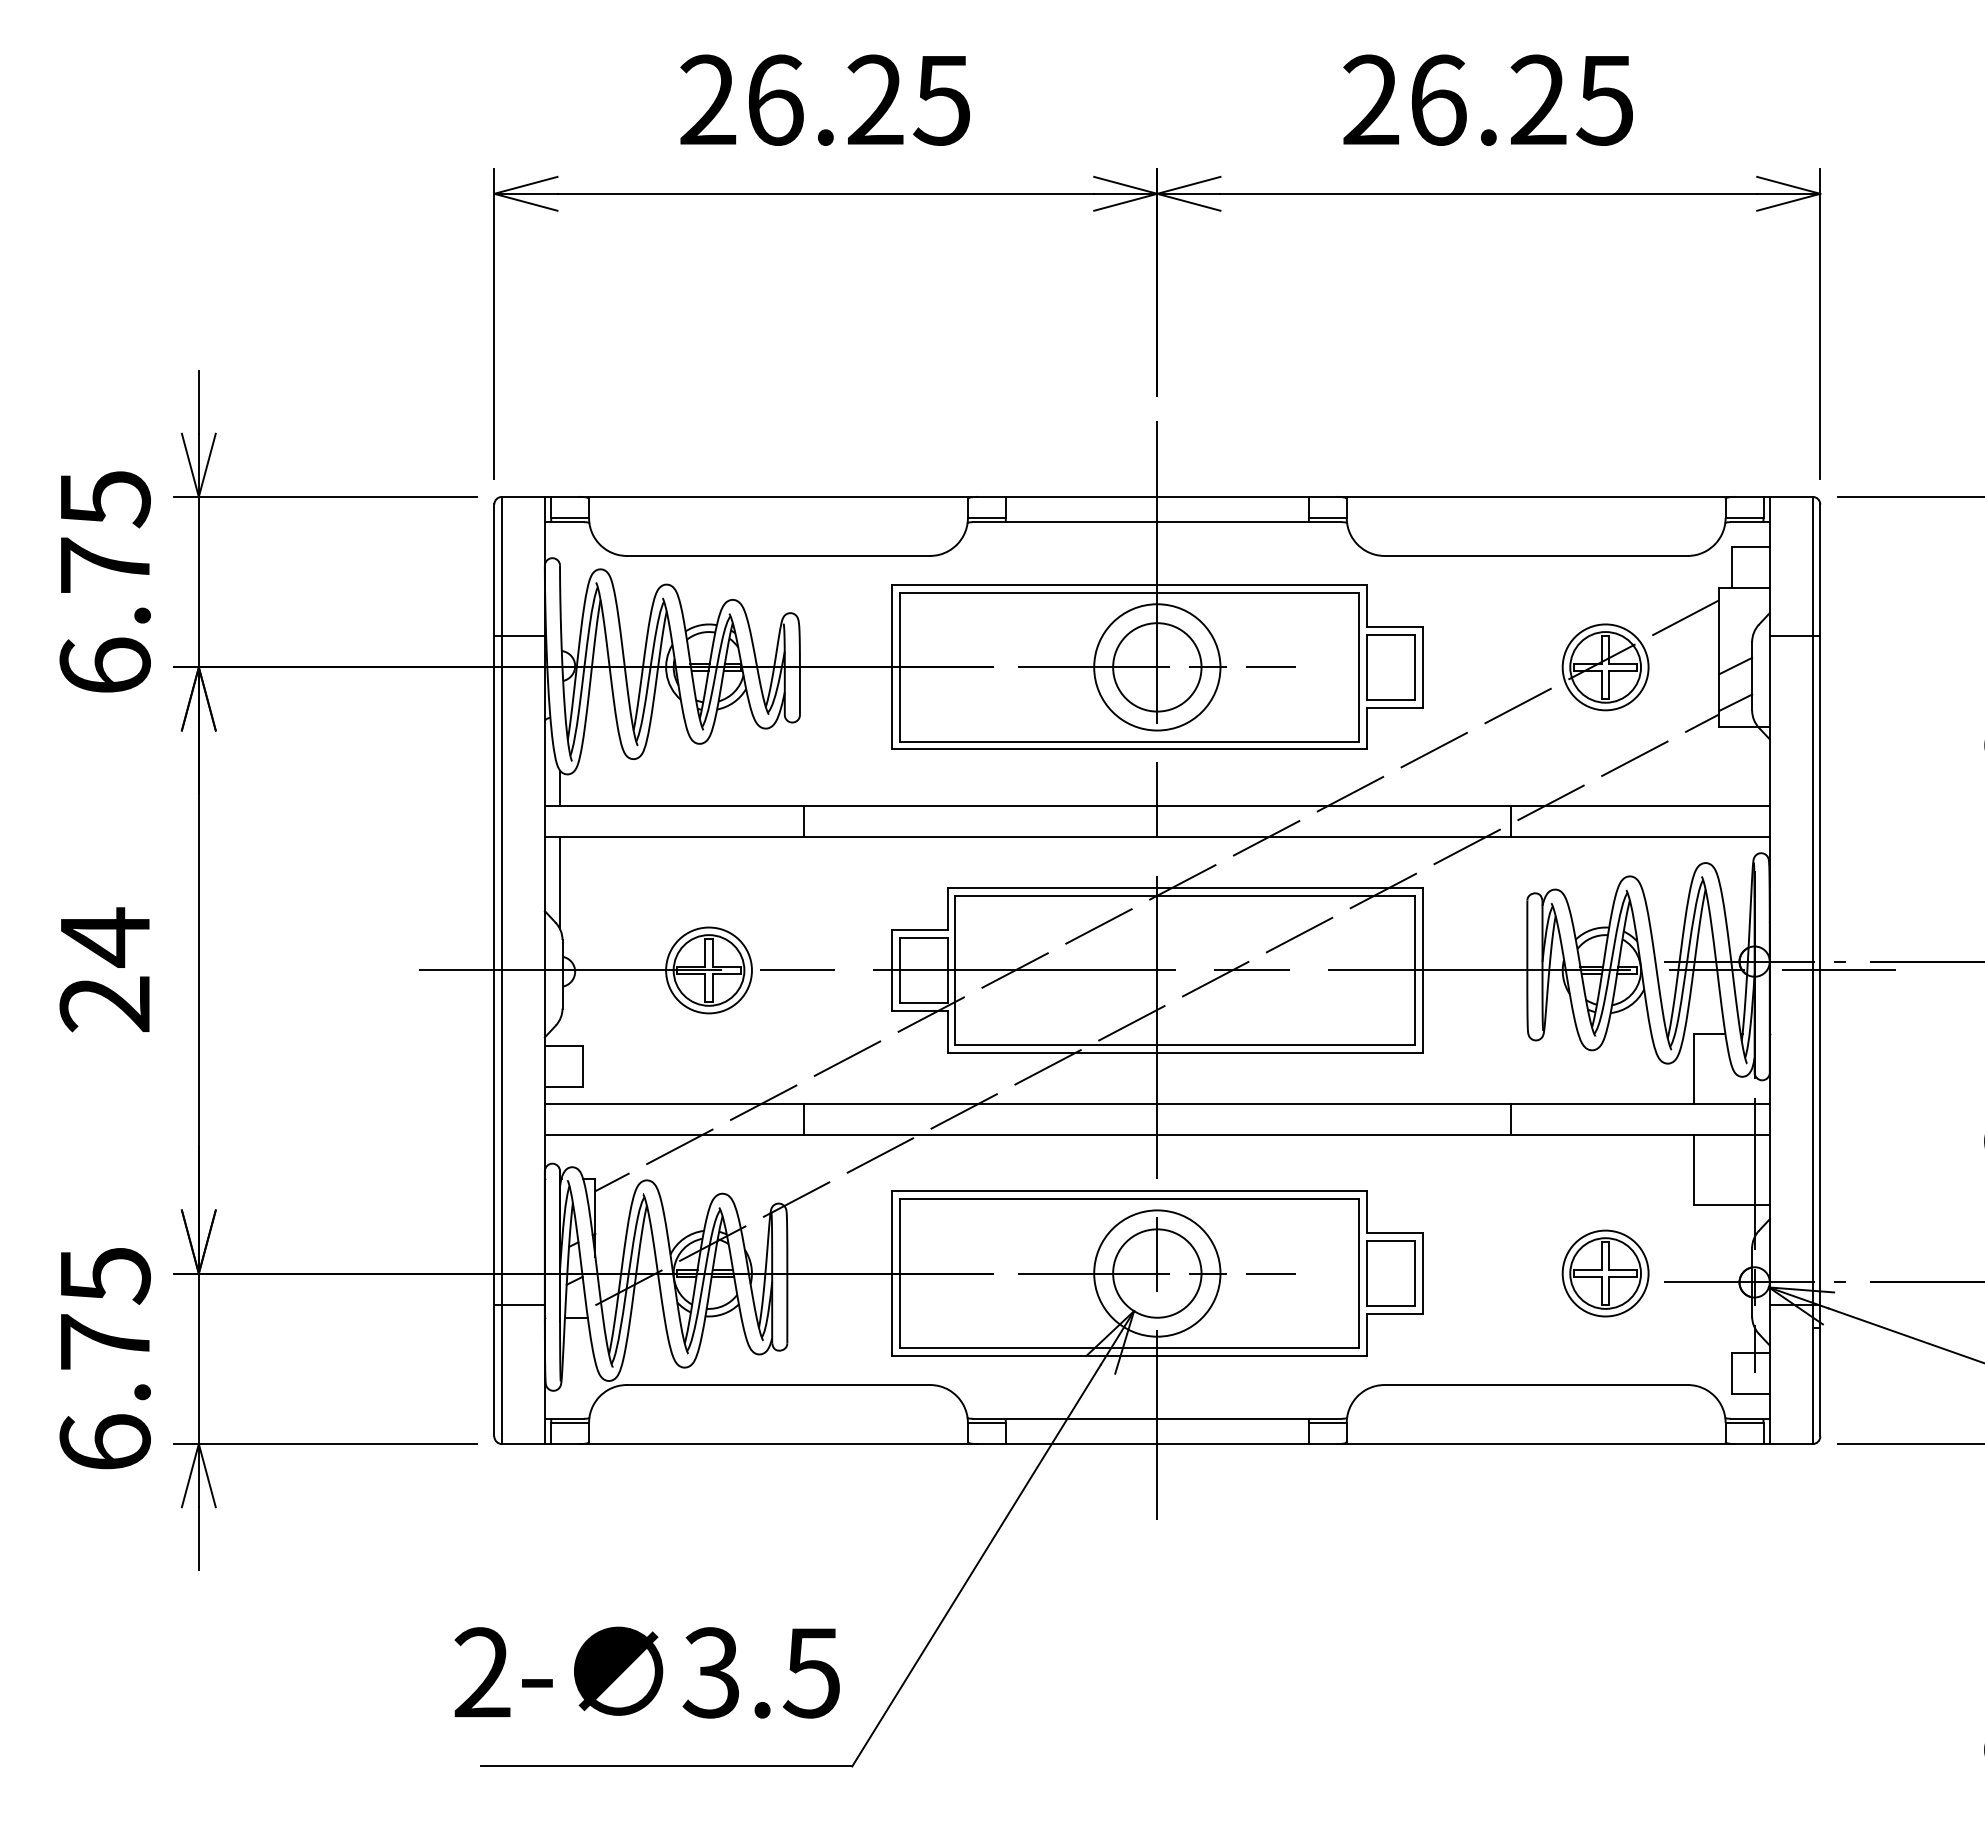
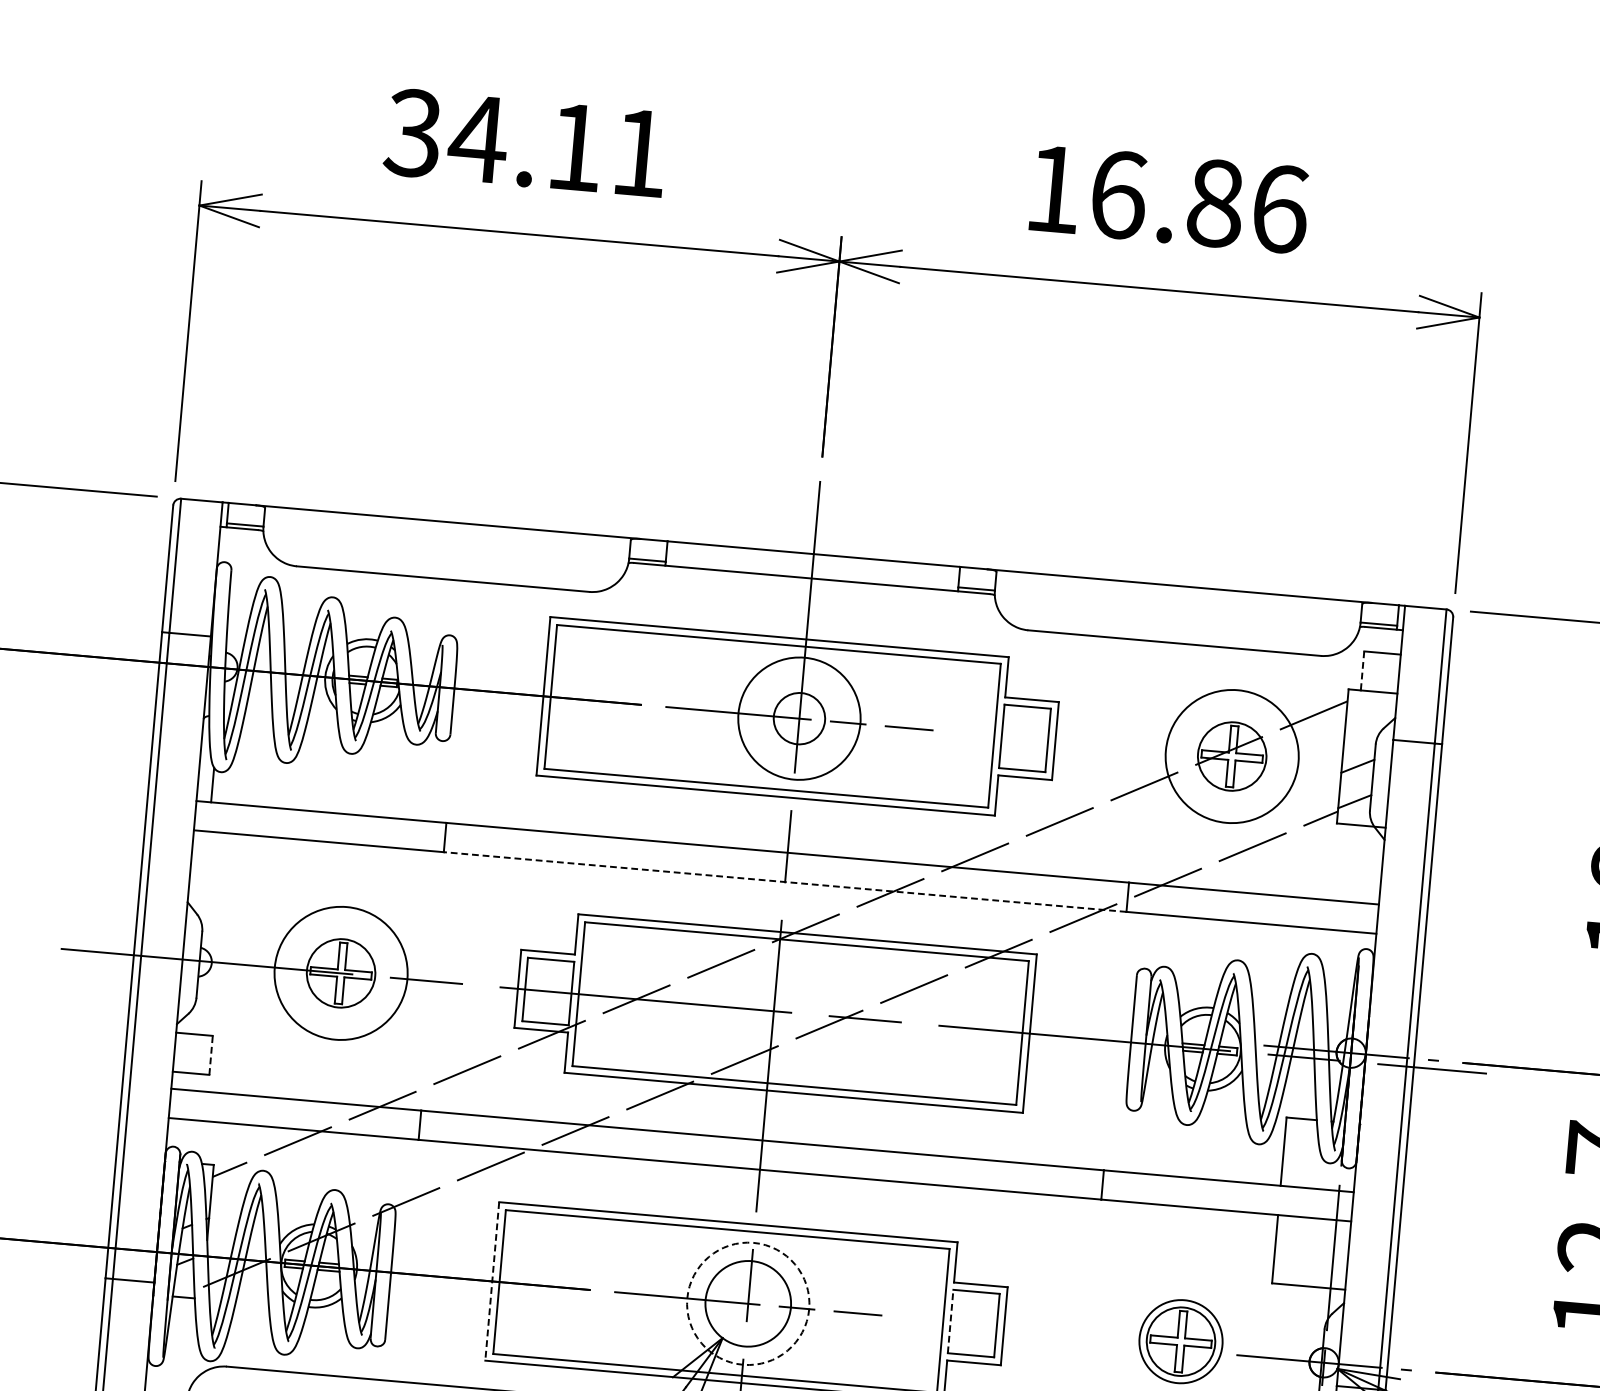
text: (824, 99) -> (526, 142), 26.25 -> 34.11
text: (1488, 99) -> (1167, 198), 26.25 -> 16.86
line: (1731, 568) -> (1362, 671), solid -> dashed
circle: (1157, 667) -> (799, 718), size x0.6
circle: (1605, 667) -> (1232, 756), size x1.6
line: (1157, 836) -> (785, 881), solid -> dashed
line: (560, 882) -> (205, 875), removed
circle: (708, 970) -> (340, 973), size x1.6
line: (582, 1065) -> (210, 1054), solid -> dashed
circle: (1157, 1273) -> (748, 1303), solid -> dashed
line: (1366, 1273) -> (950, 1321), solid -> dashed
line: (892, 1274) -> (492, 1282), solid -> dashed

